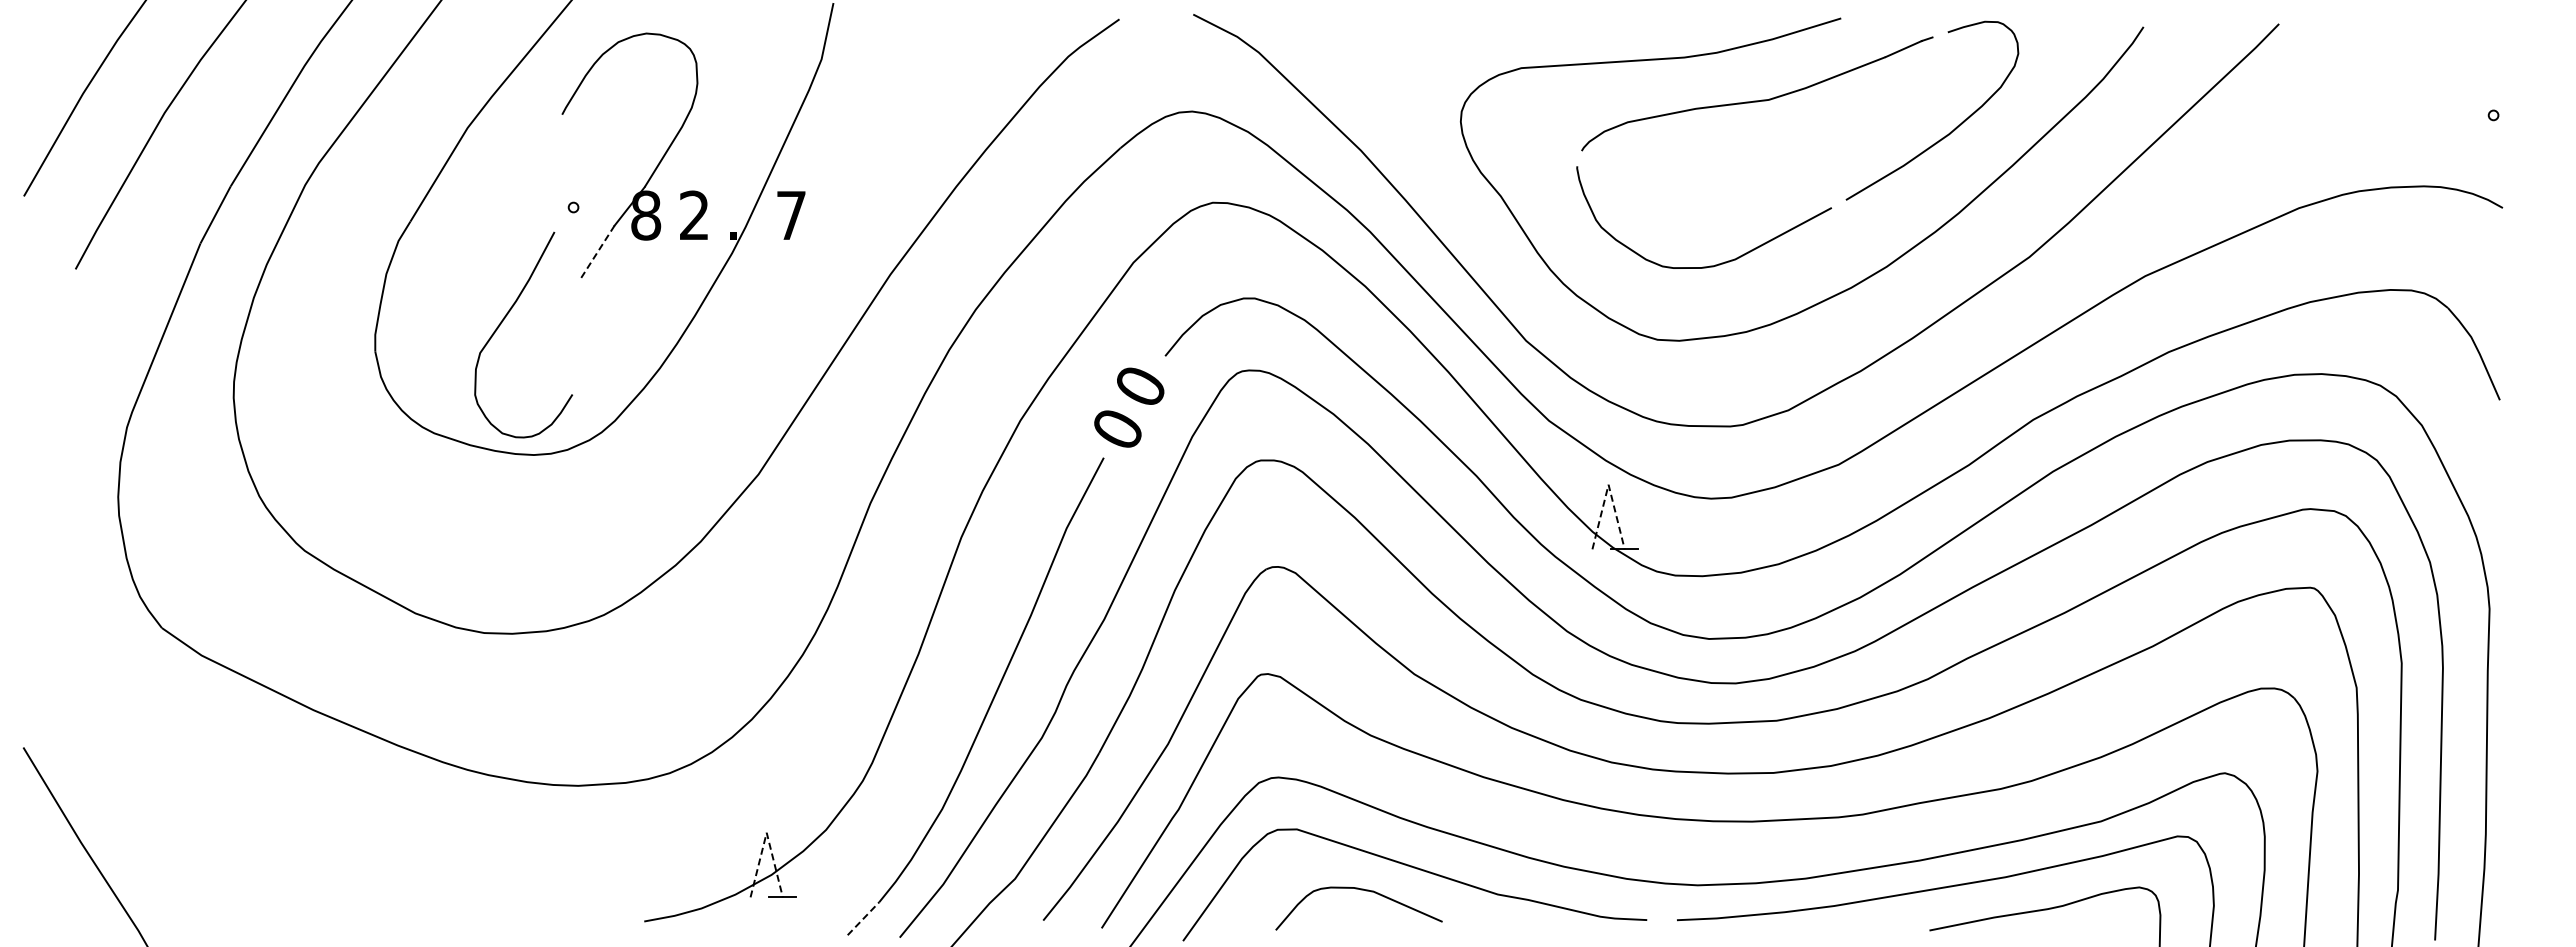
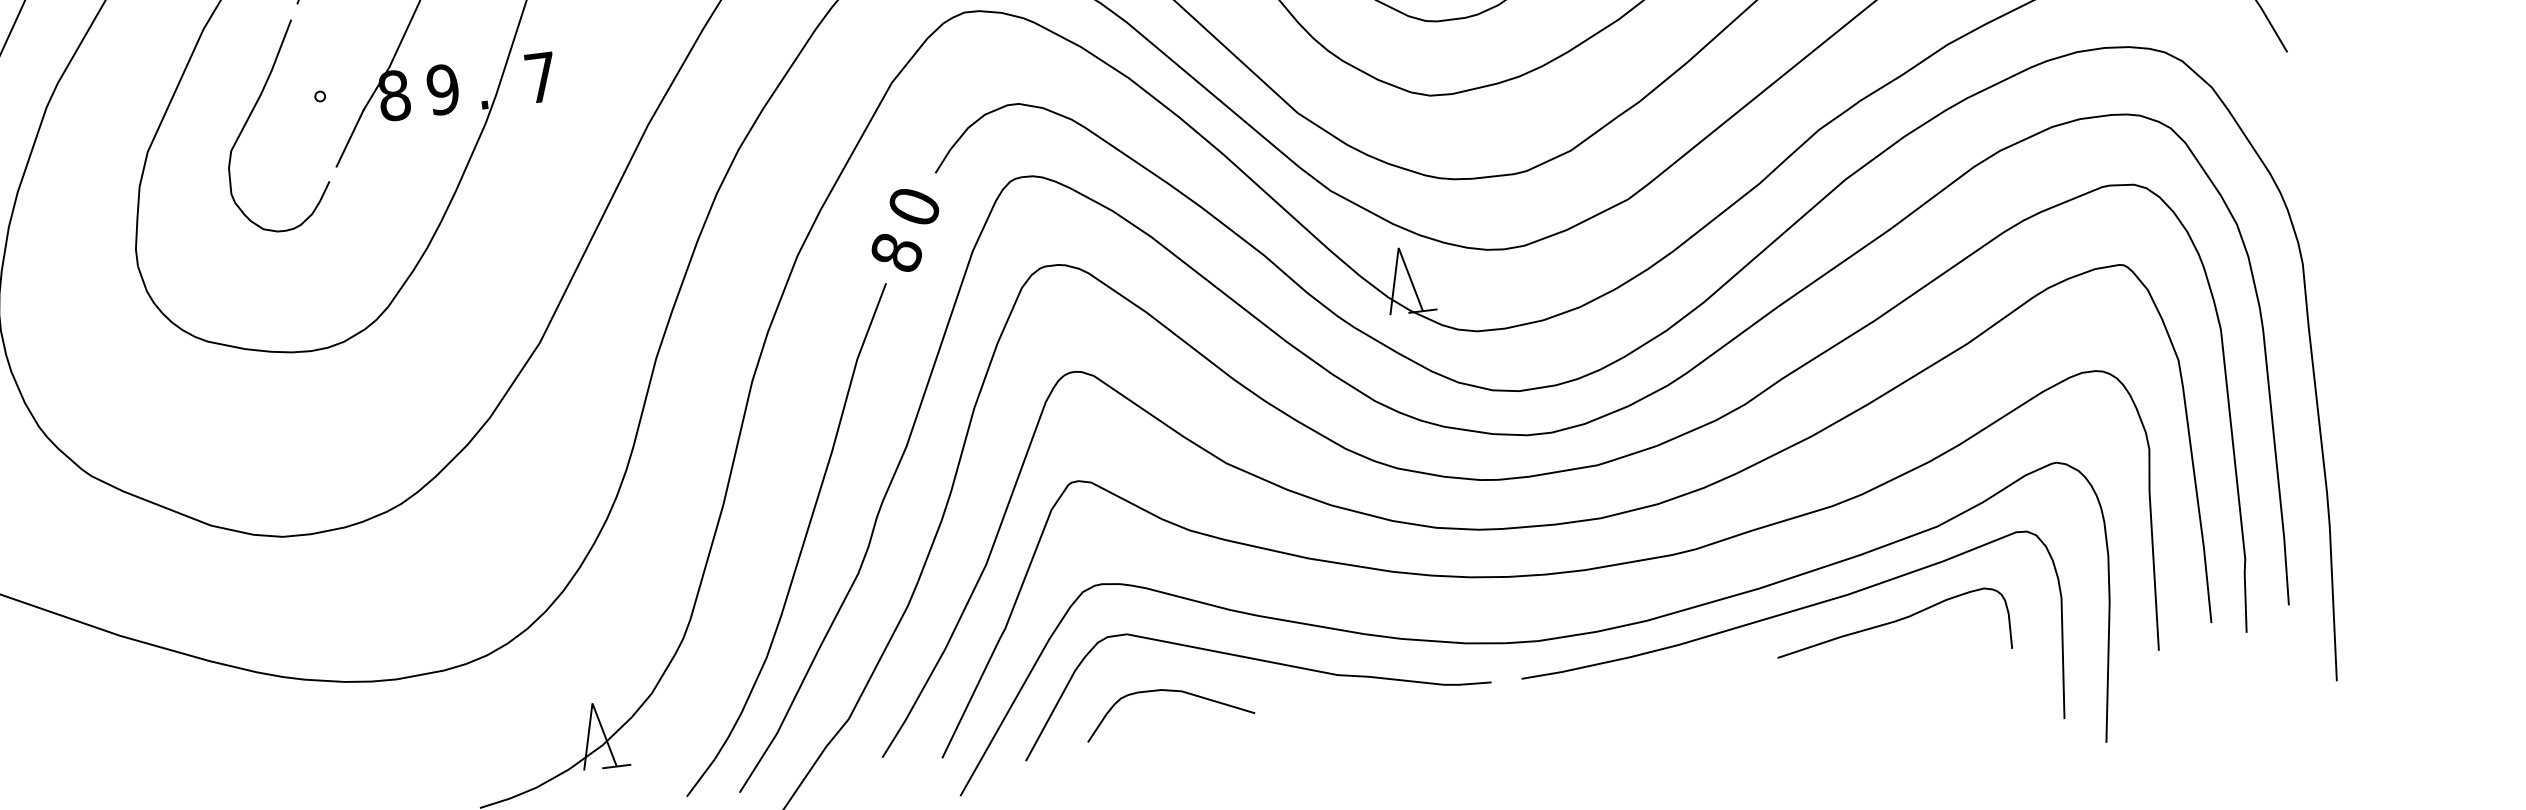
text: (694, 215) -> (443, 89), 2 -> 9
line: (597, 251) -> (349, 137), dashed -> solid
curve: (503, 321) -> (250, 116), moved
text: (1117, 429) -> (896, 253), 0 -> 8
line: (1608, 484) -> (1398, 247), dashed -> solid
line: (766, 832) -> (592, 703), dashed -> solid
curve: (1360, 890) -> (1168, 691), moved
line: (863, 918) -> (700, 777), dashed -> solid

